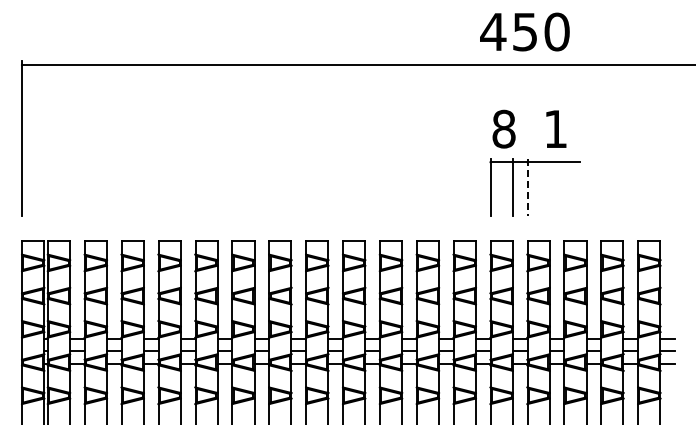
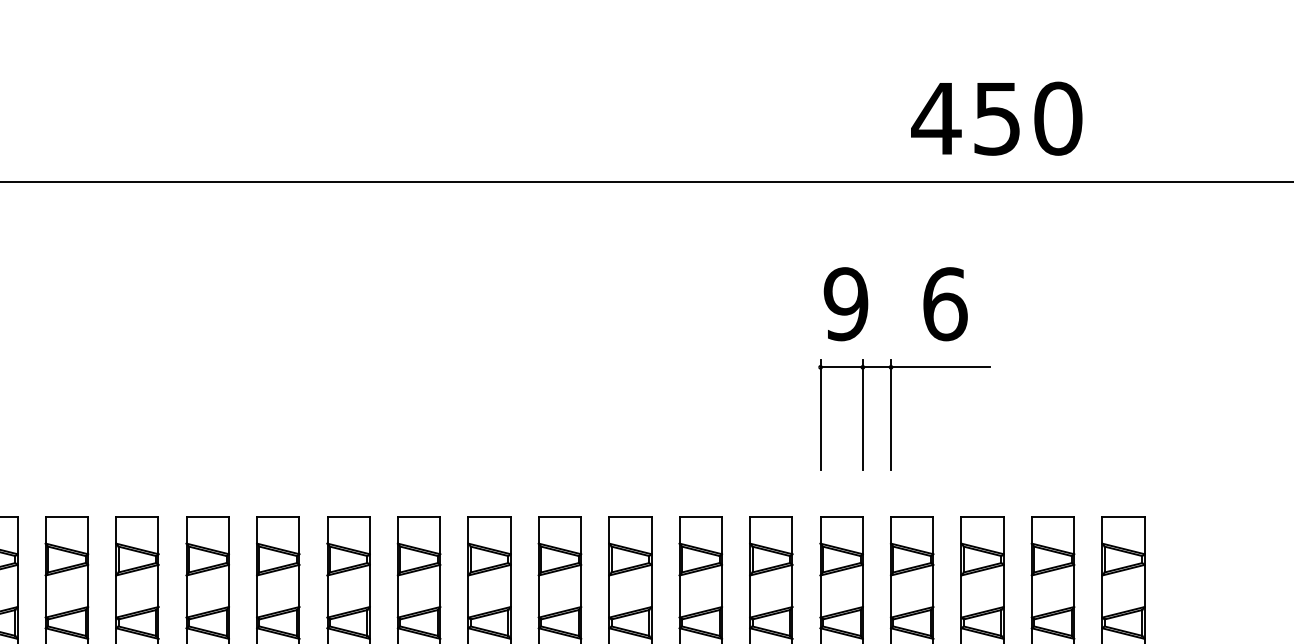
text: (524, 31) -> (995, 117), moved
text: (555, 128) -> (944, 302), 1 -> 6
text: (503, 129) -> (845, 304), 8 -> 9
line: (527, 187) -> (890, 415), dashed -> solid

